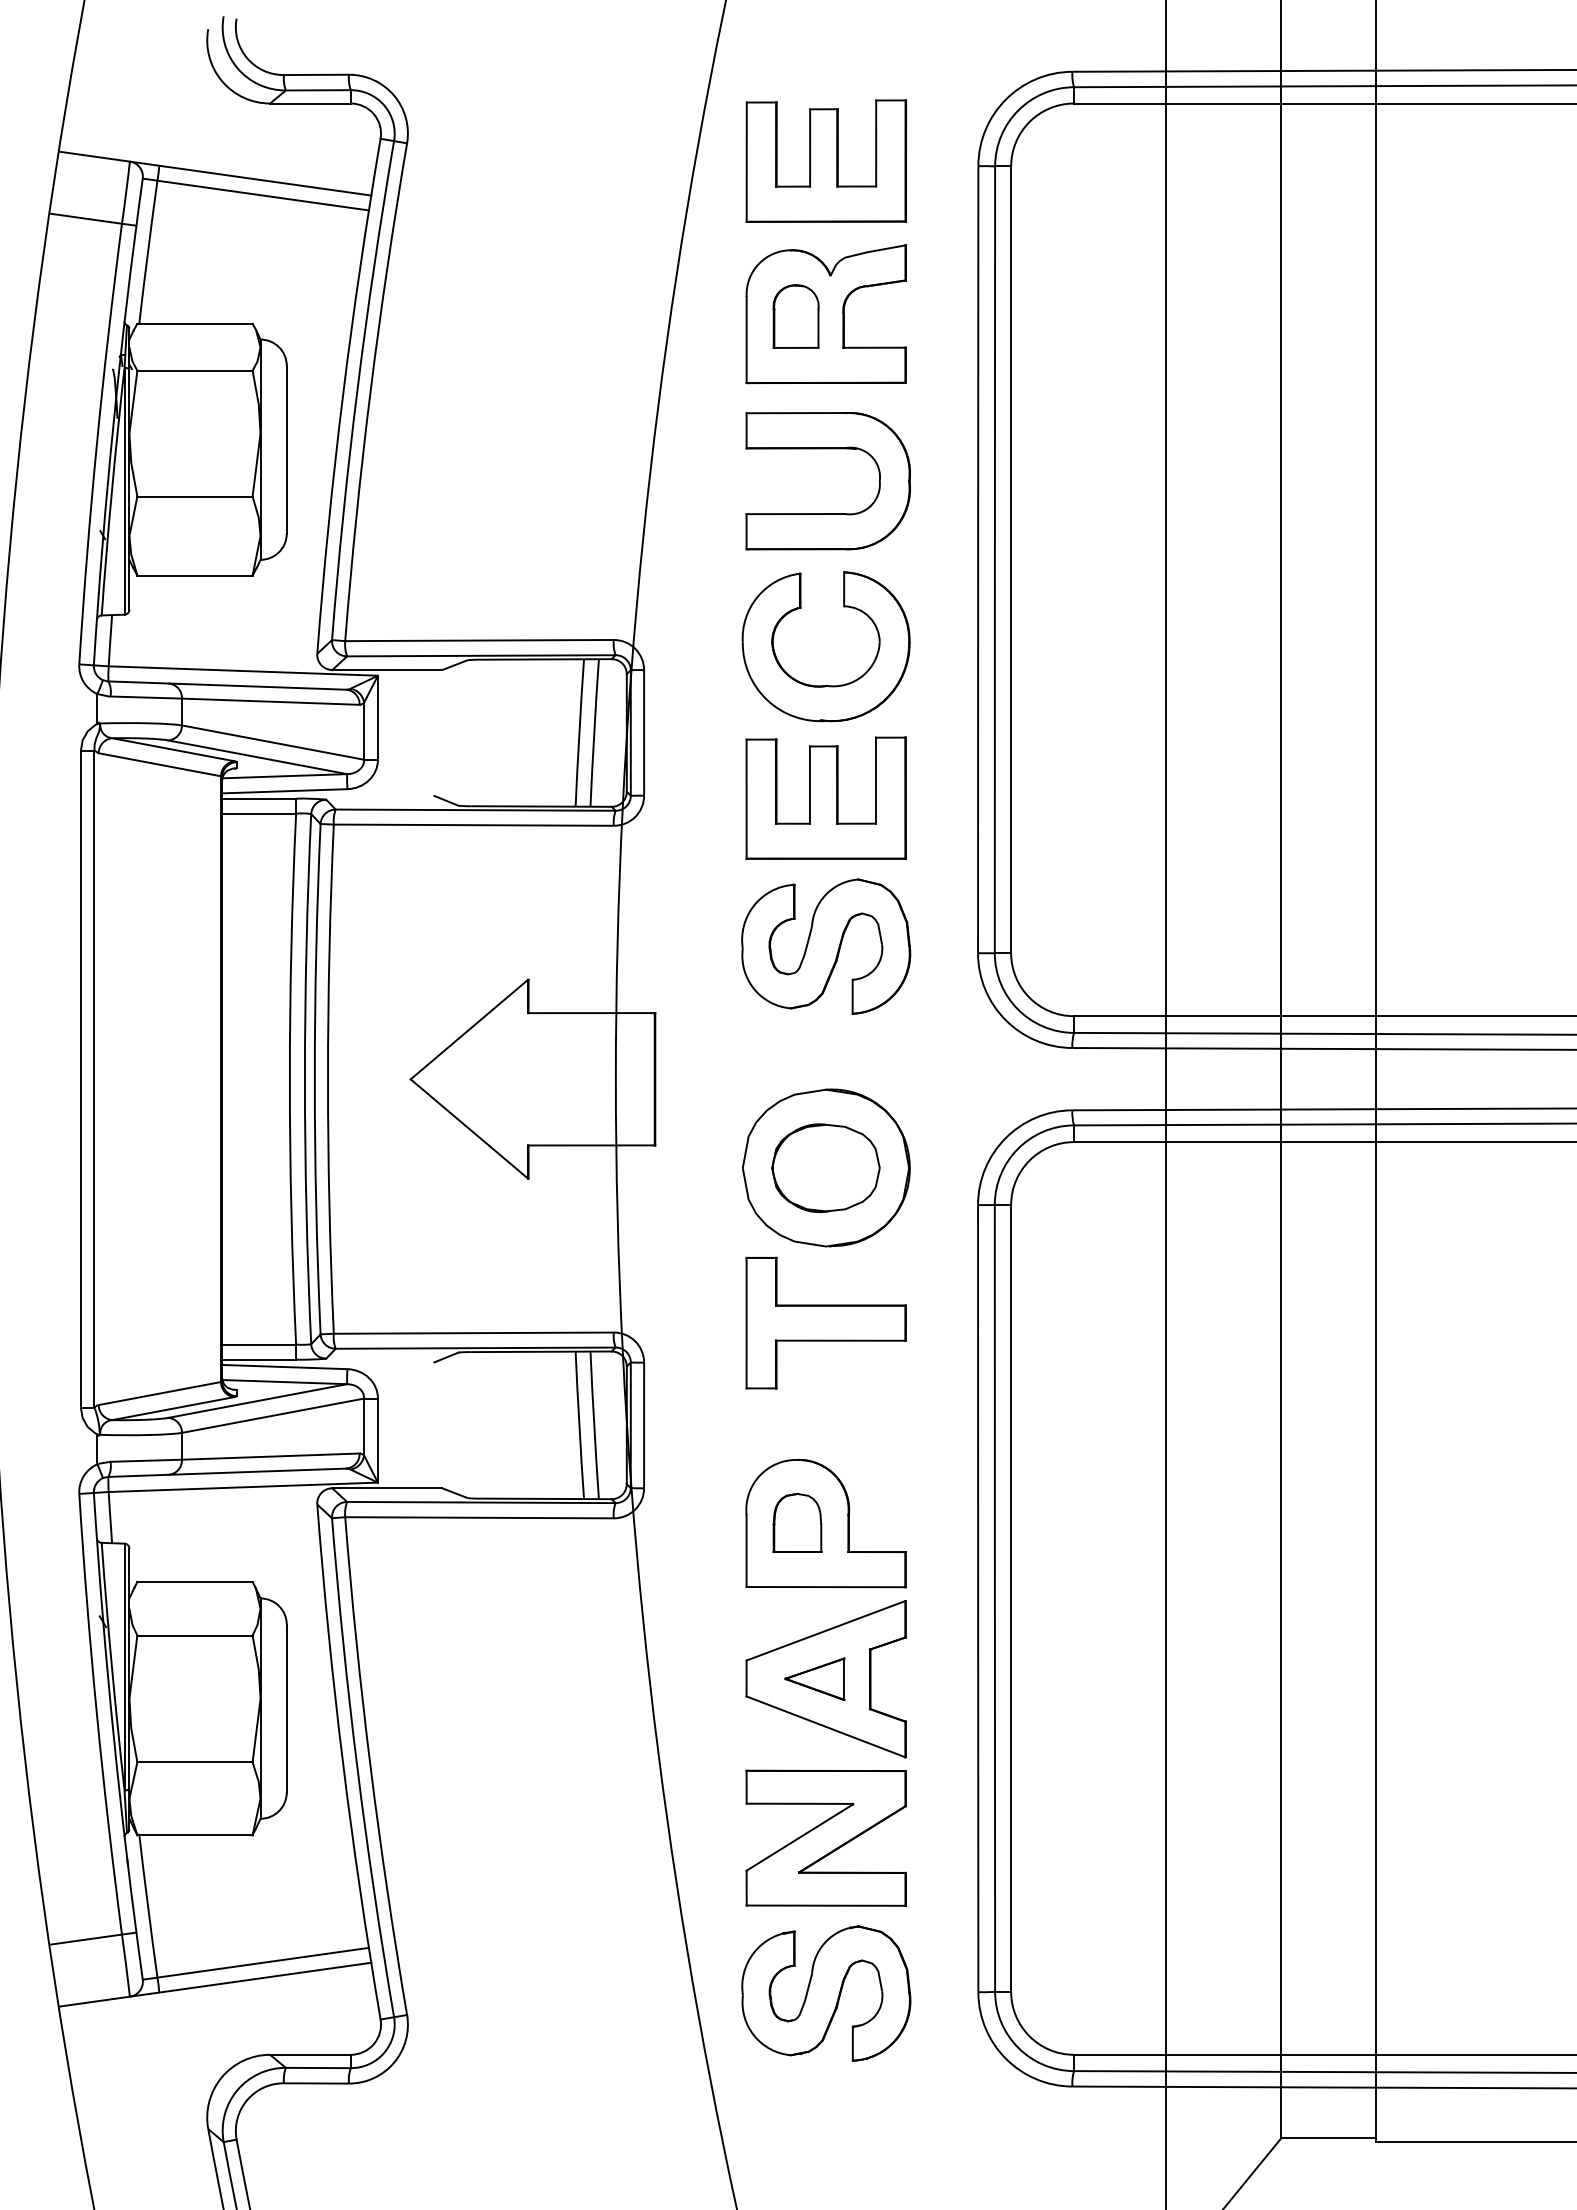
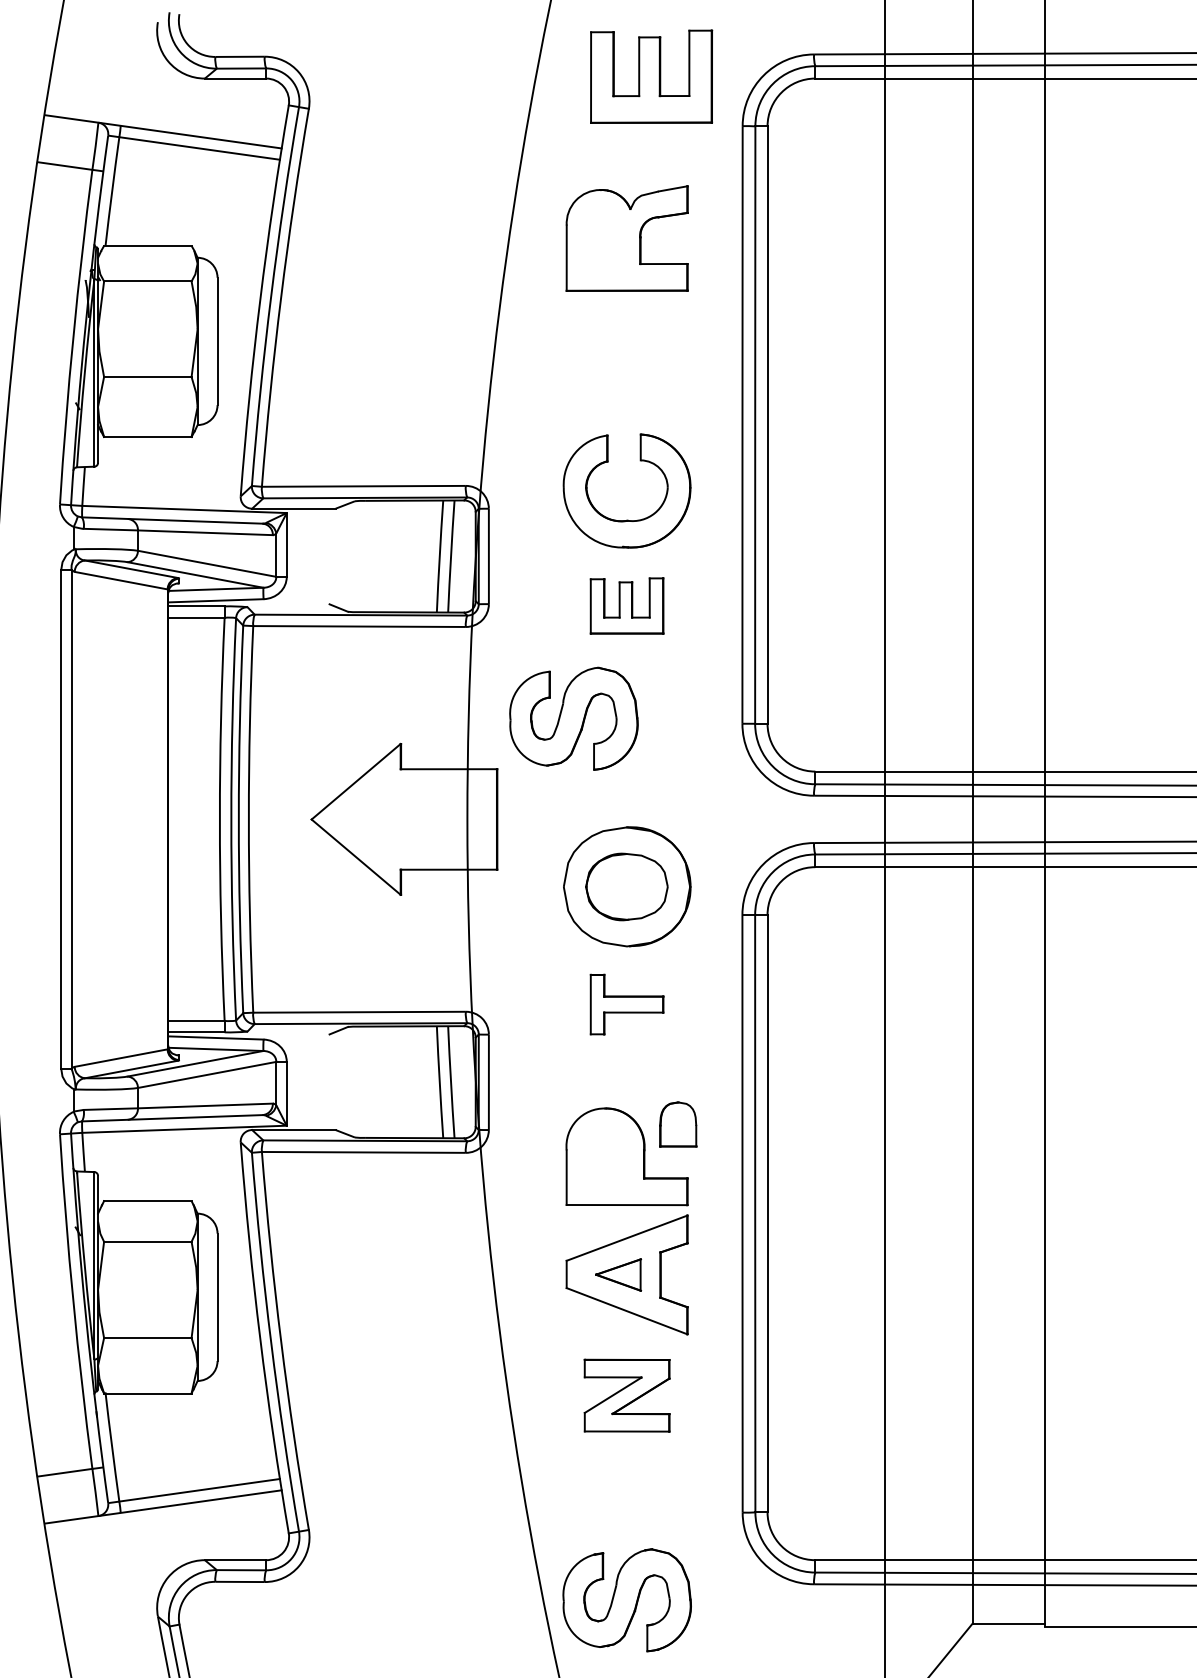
part: (826, 160) -> (651, 76), moved
part: (795, 316) -> (603, 240), removed
part: (827, 449) -> (628, 341), removed
part: (825, 797) -> (626, 605), size x0.6
part: (826, 946) -> (574, 718), moved
part: (825, 1322) -> (626, 1004), size x0.6
part: (797, 1522) -> (678, 1124), moved
part: (825, 1837) -> (626, 1395), size x0.7
part: (826, 1993) -> (627, 1600), moved

